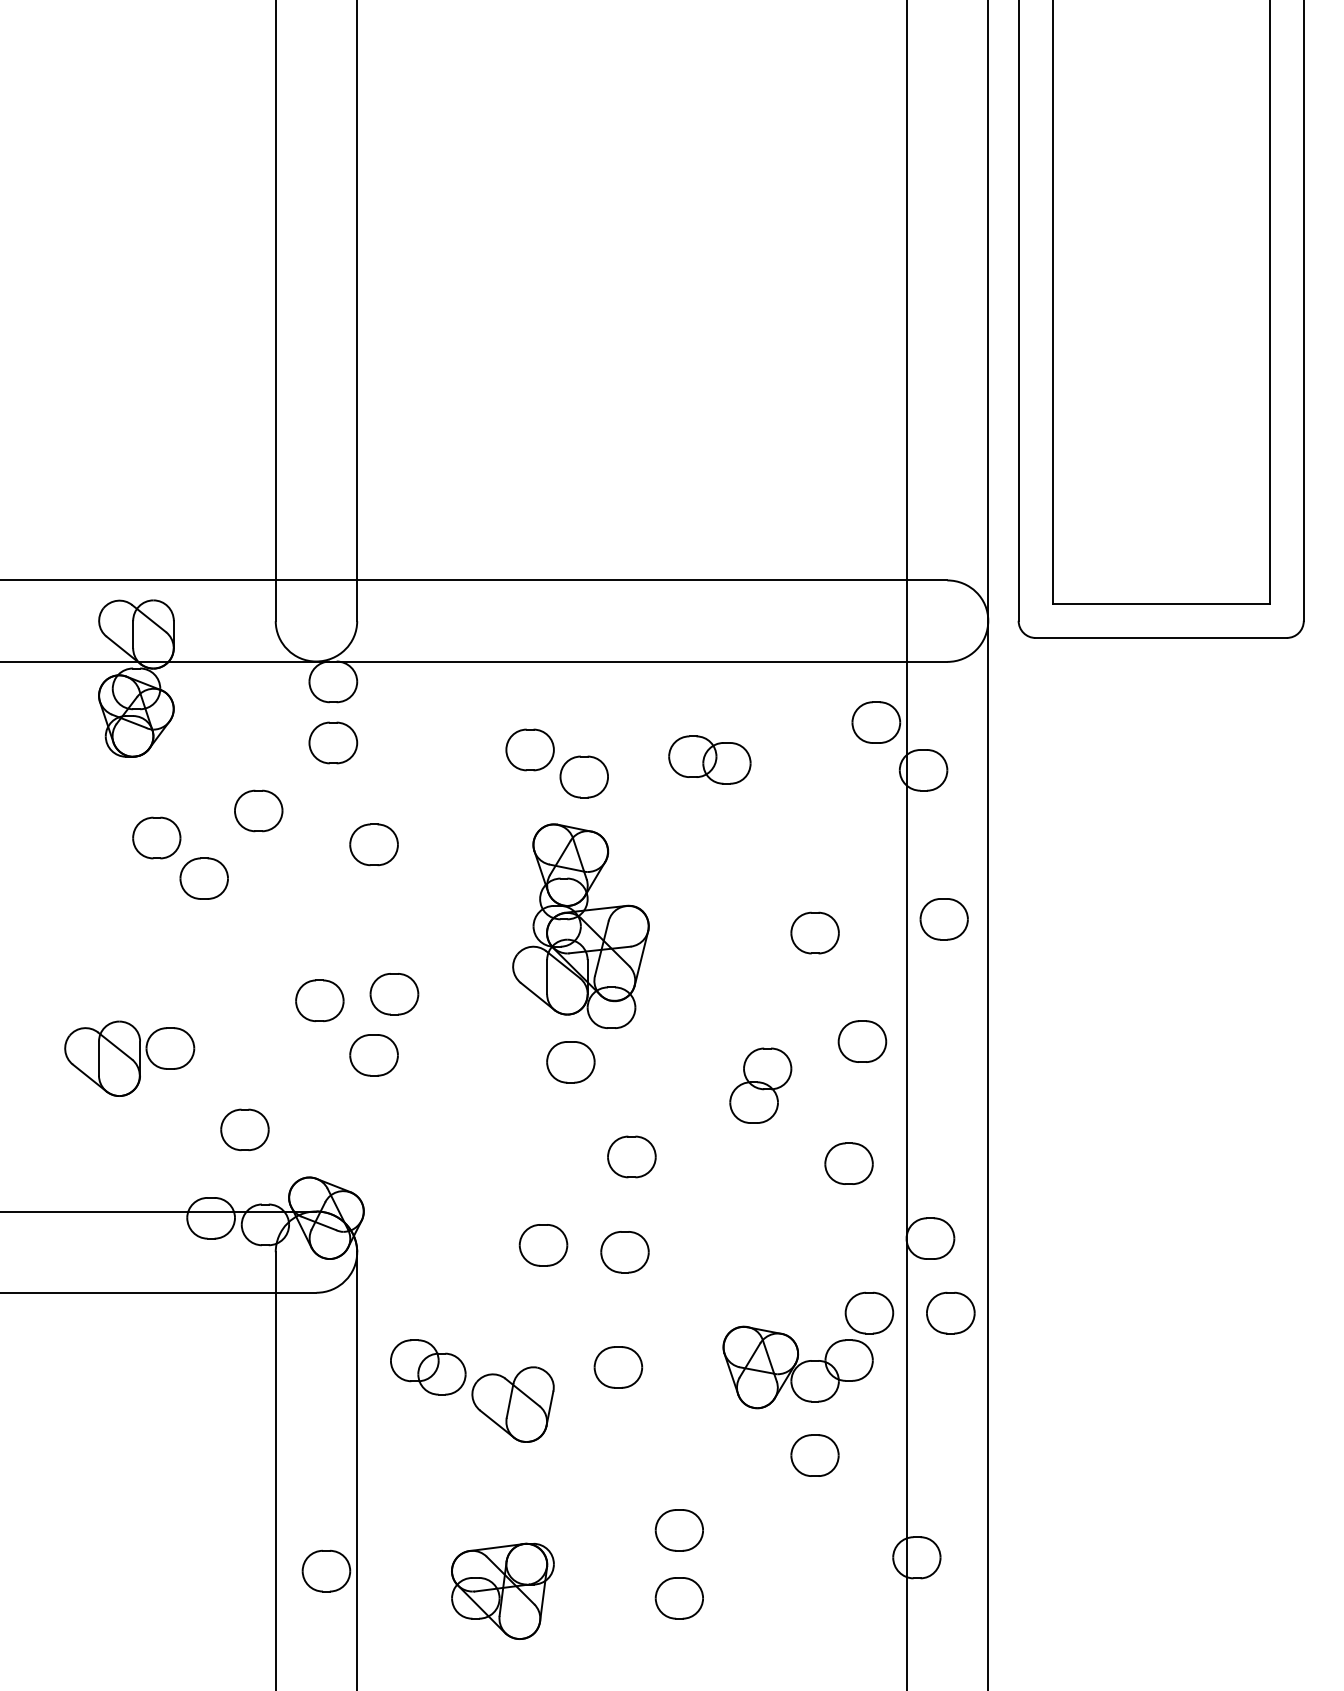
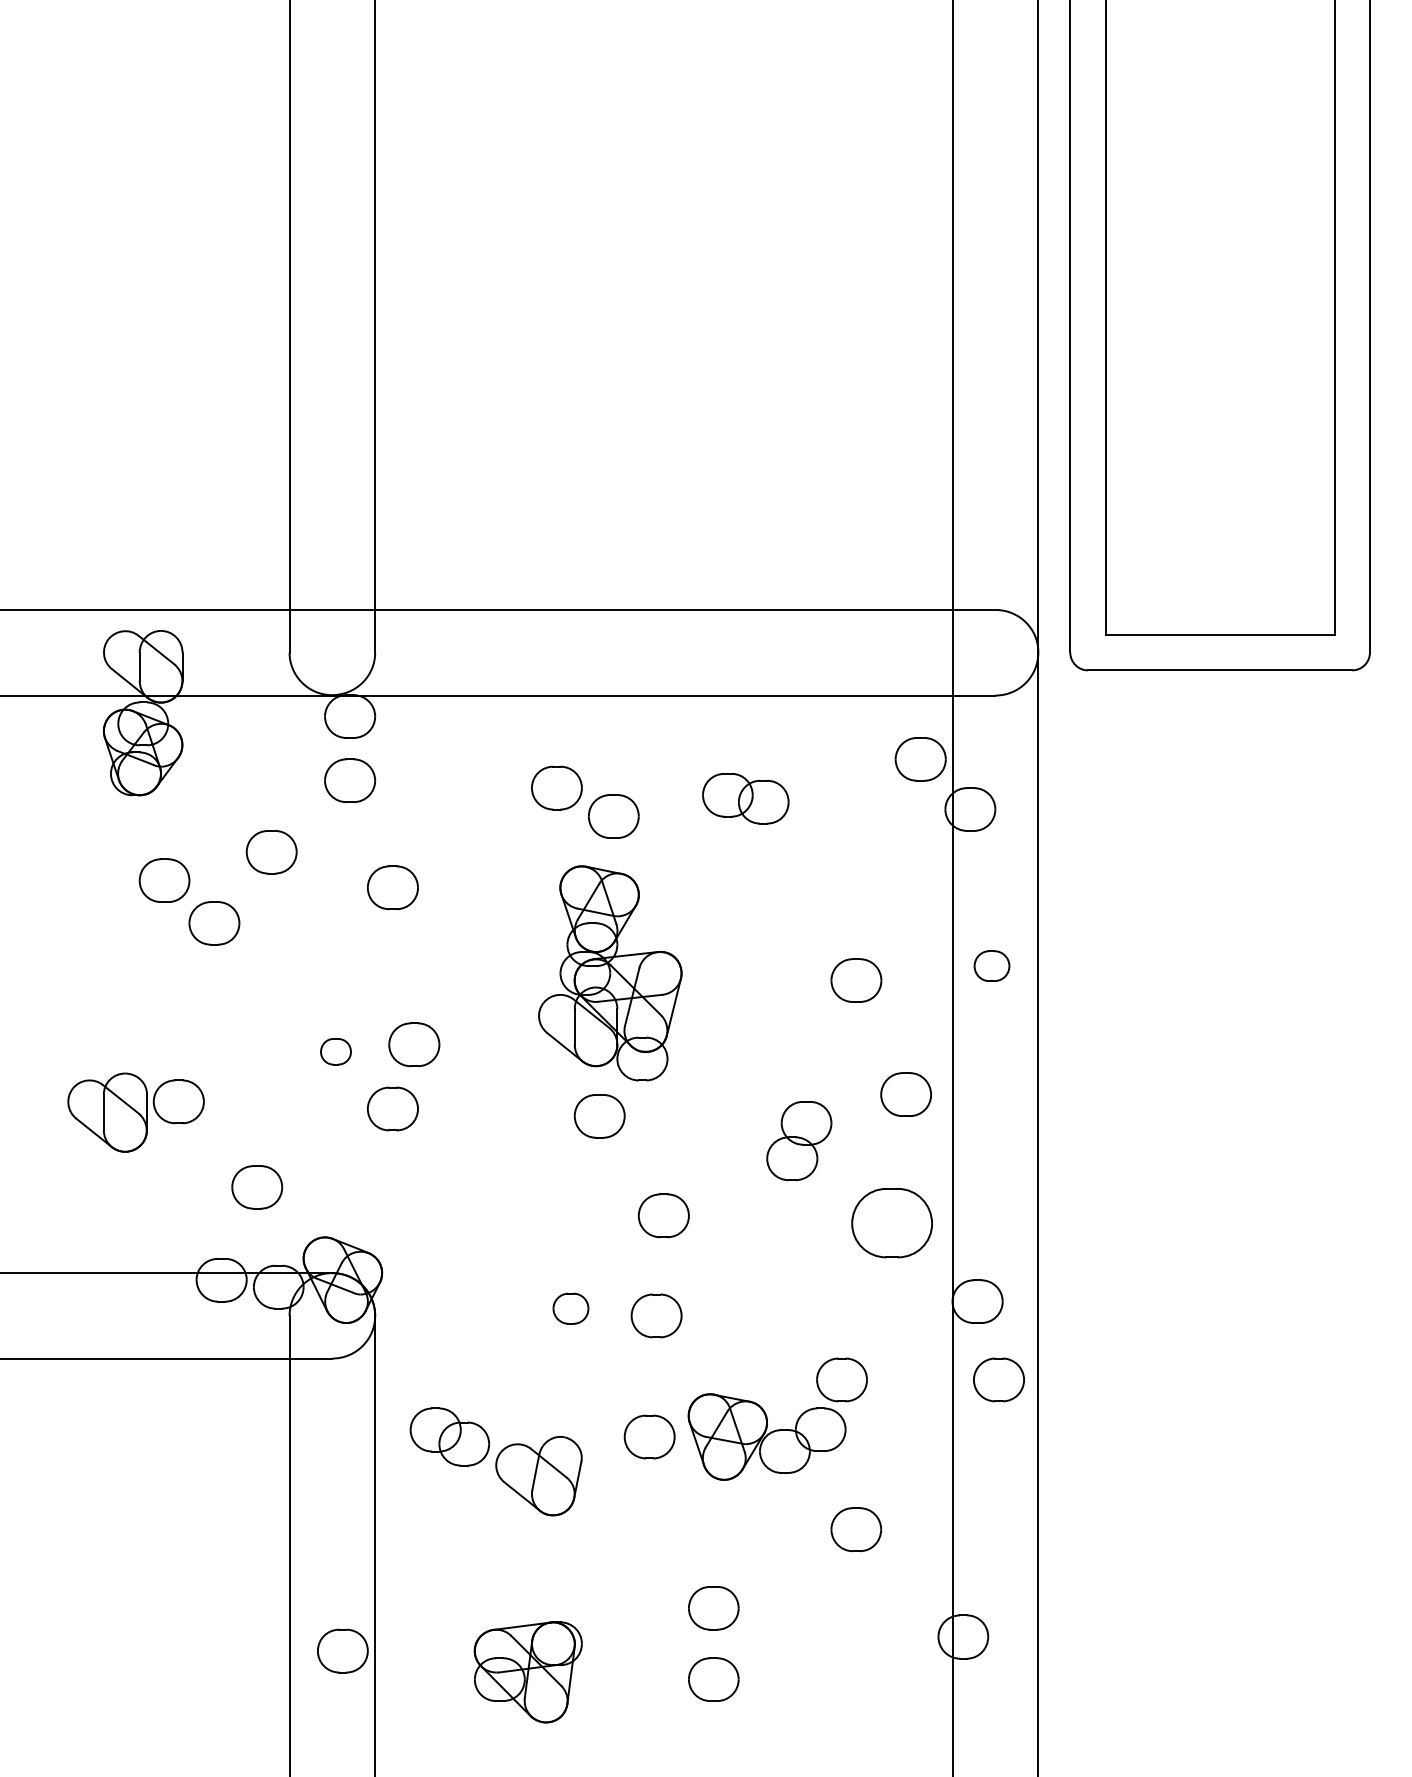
part: (943, 919) -> (991, 966), size x0.7
part: (319, 1000) -> (335, 1051), size x0.6
part: (848, 1163) -> (891, 1222), size x1.6
part: (543, 1245) -> (570, 1308), size x0.7
part: (799, 1354) -> (768, 1423), moved

